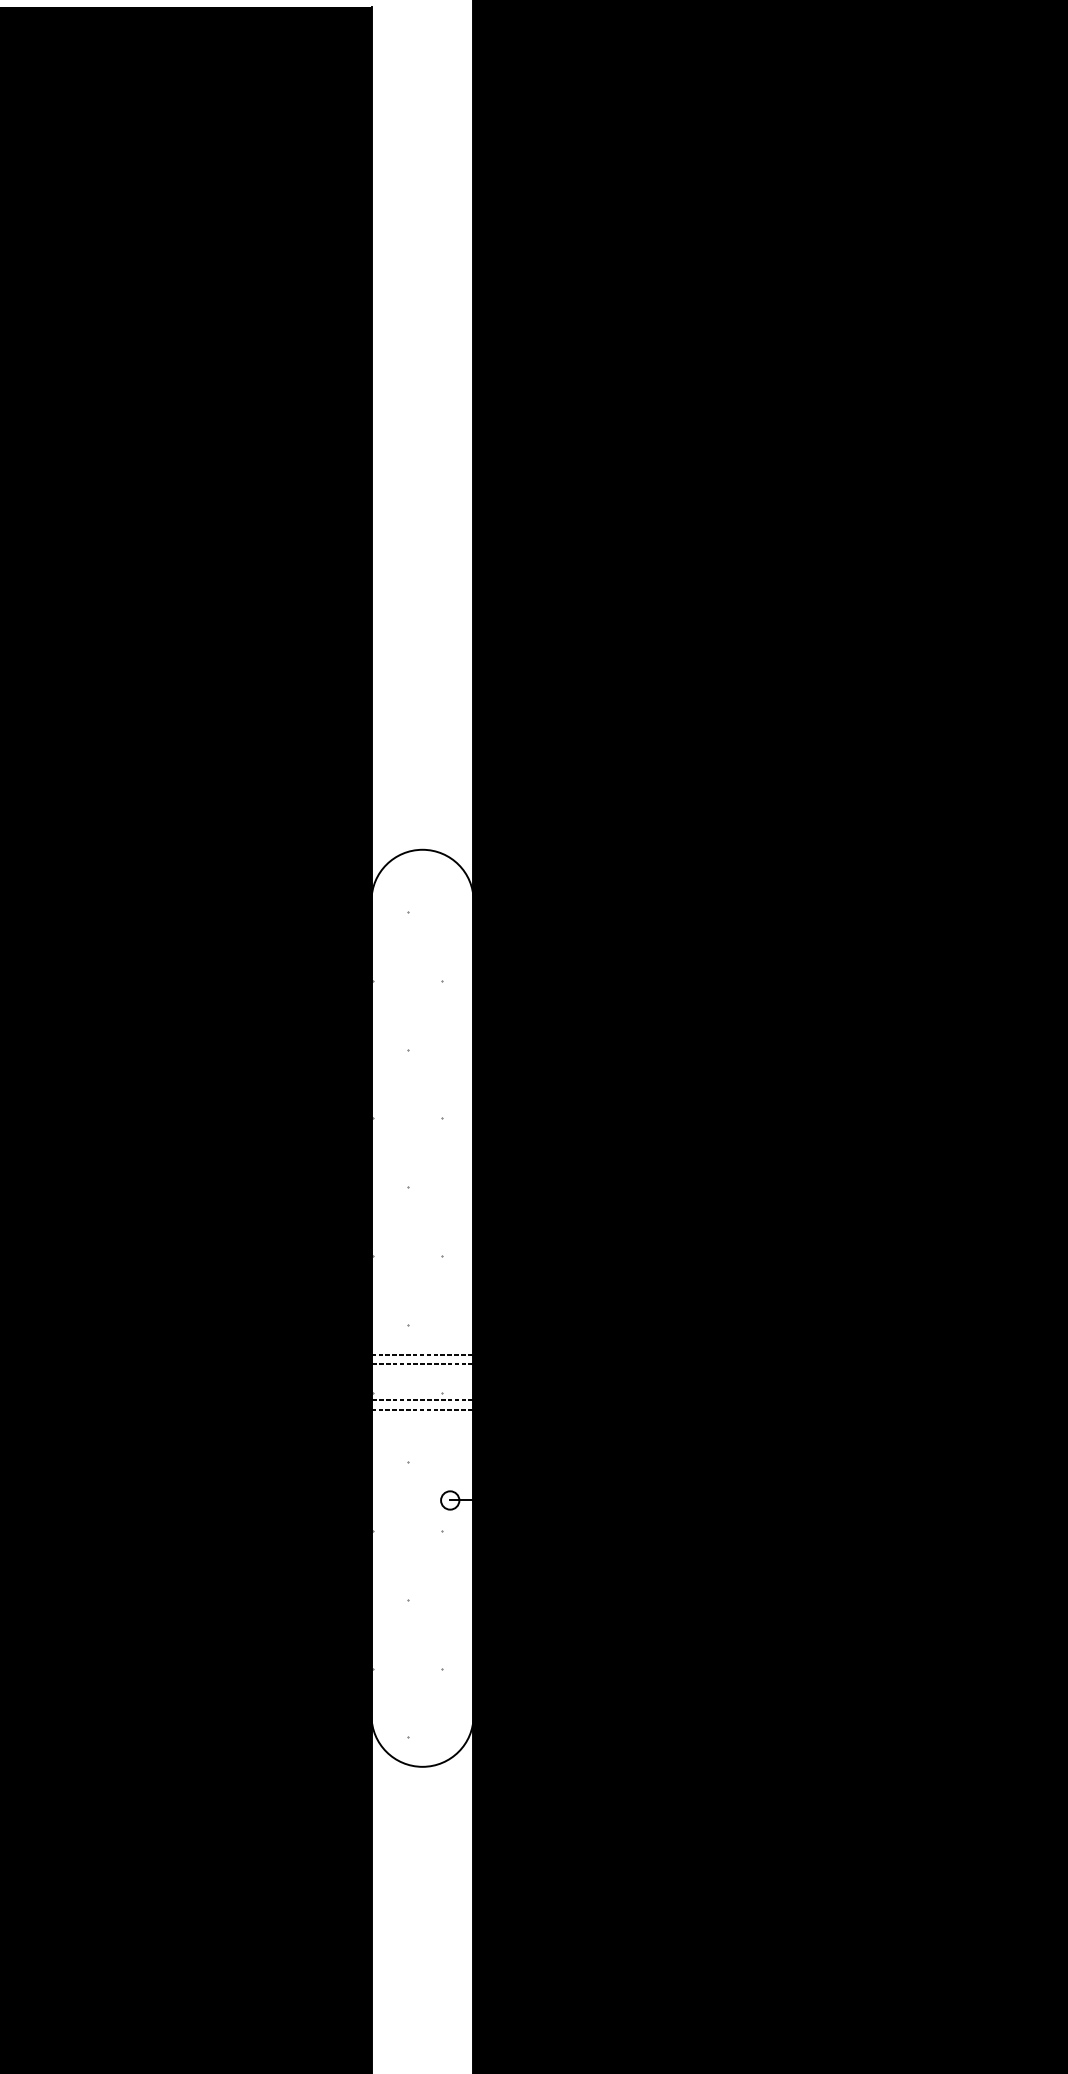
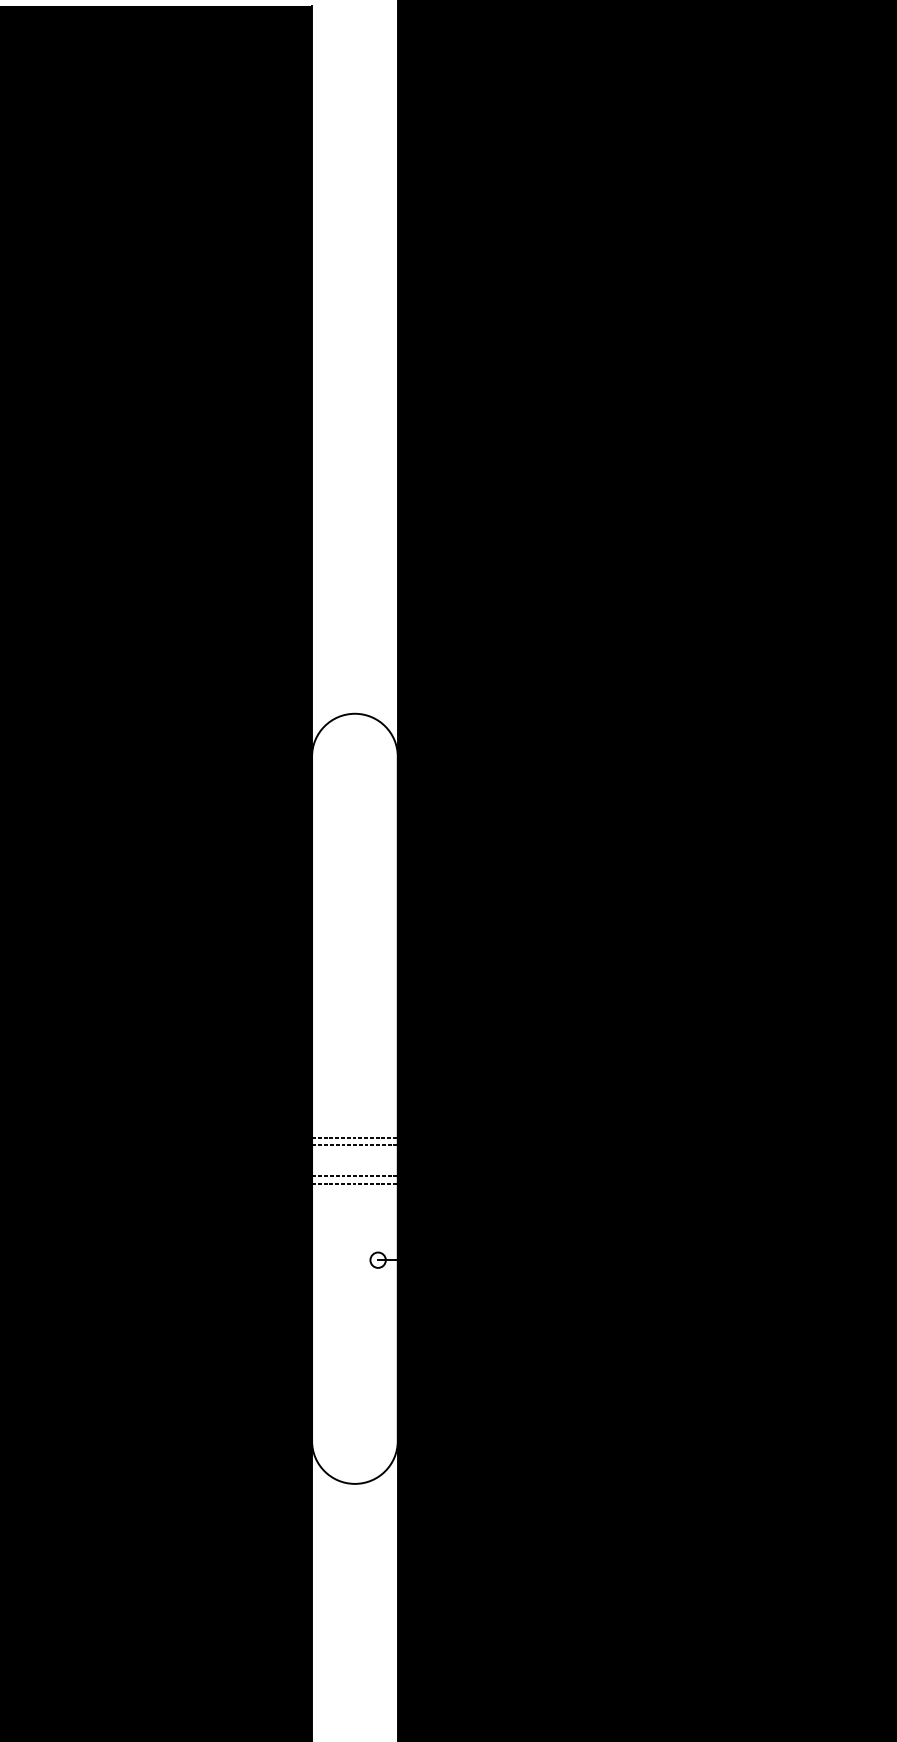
hatch: (407, 1324) -> (342, 1112), removed

